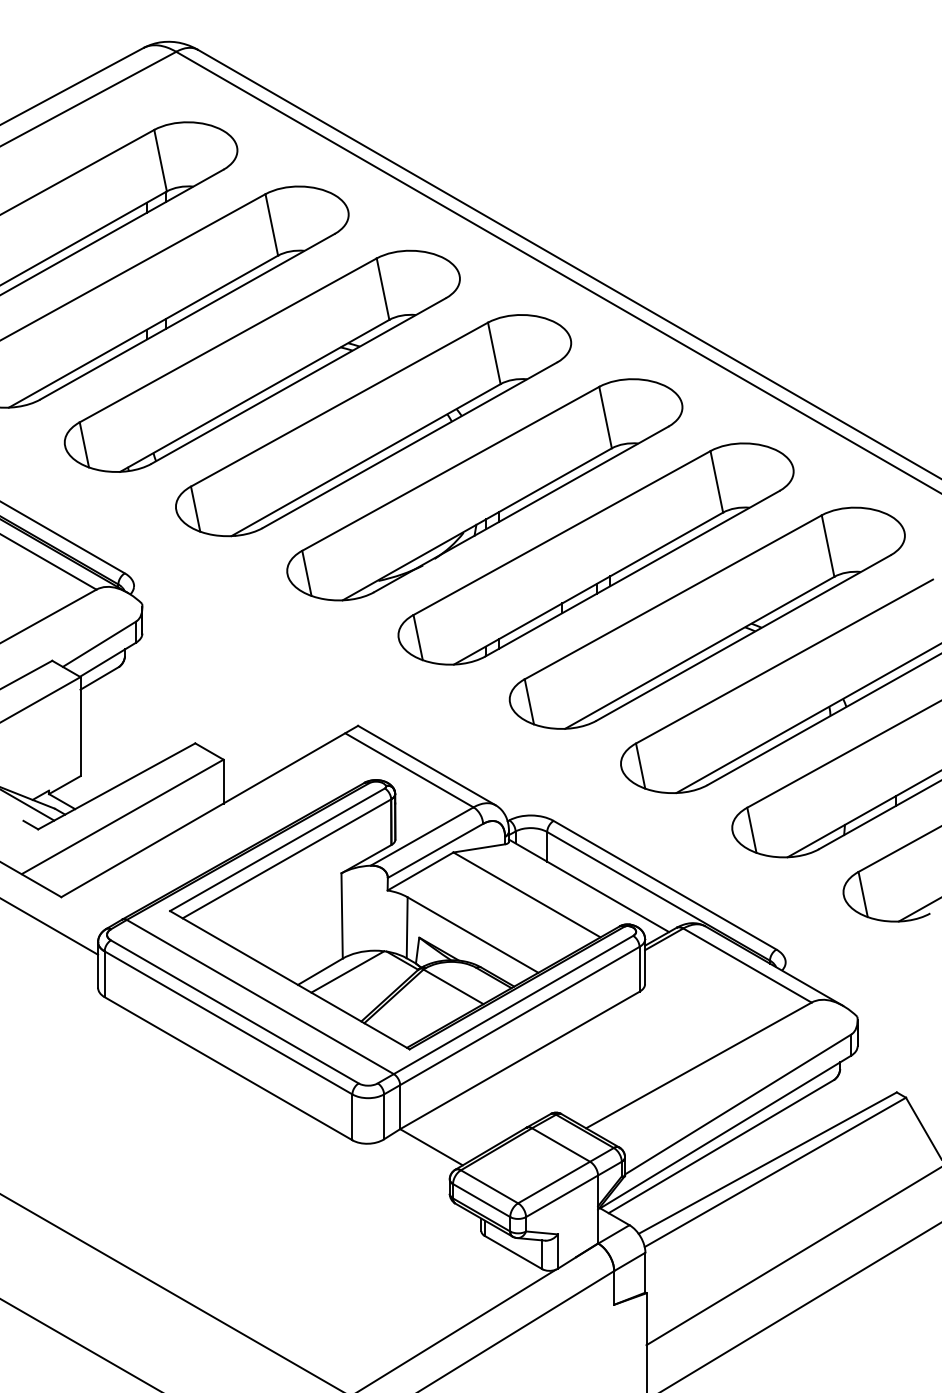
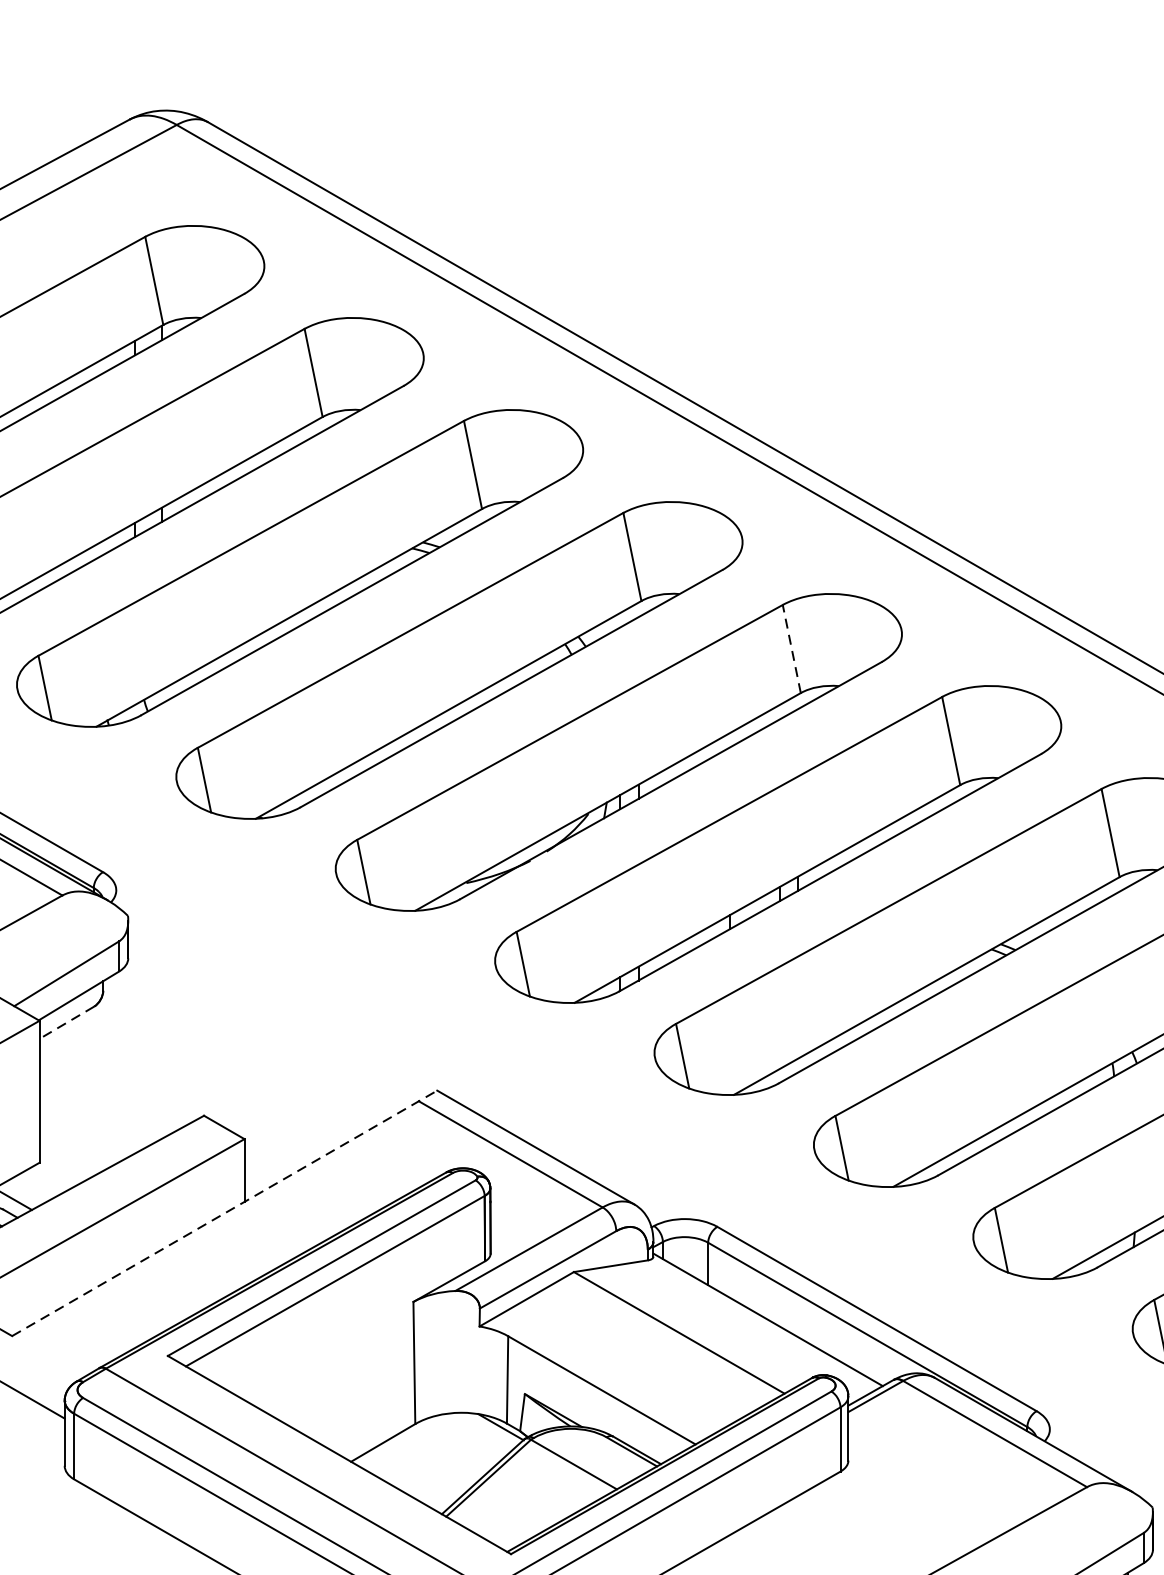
line: (605, 417) -> (791, 648), solid -> dashed
line: (99, 678) -> (66, 1022), solid -> dashed
line: (210, 811) -> (225, 1213), solid -> dashed
line: (347, 971) -> (422, 1442), removed

